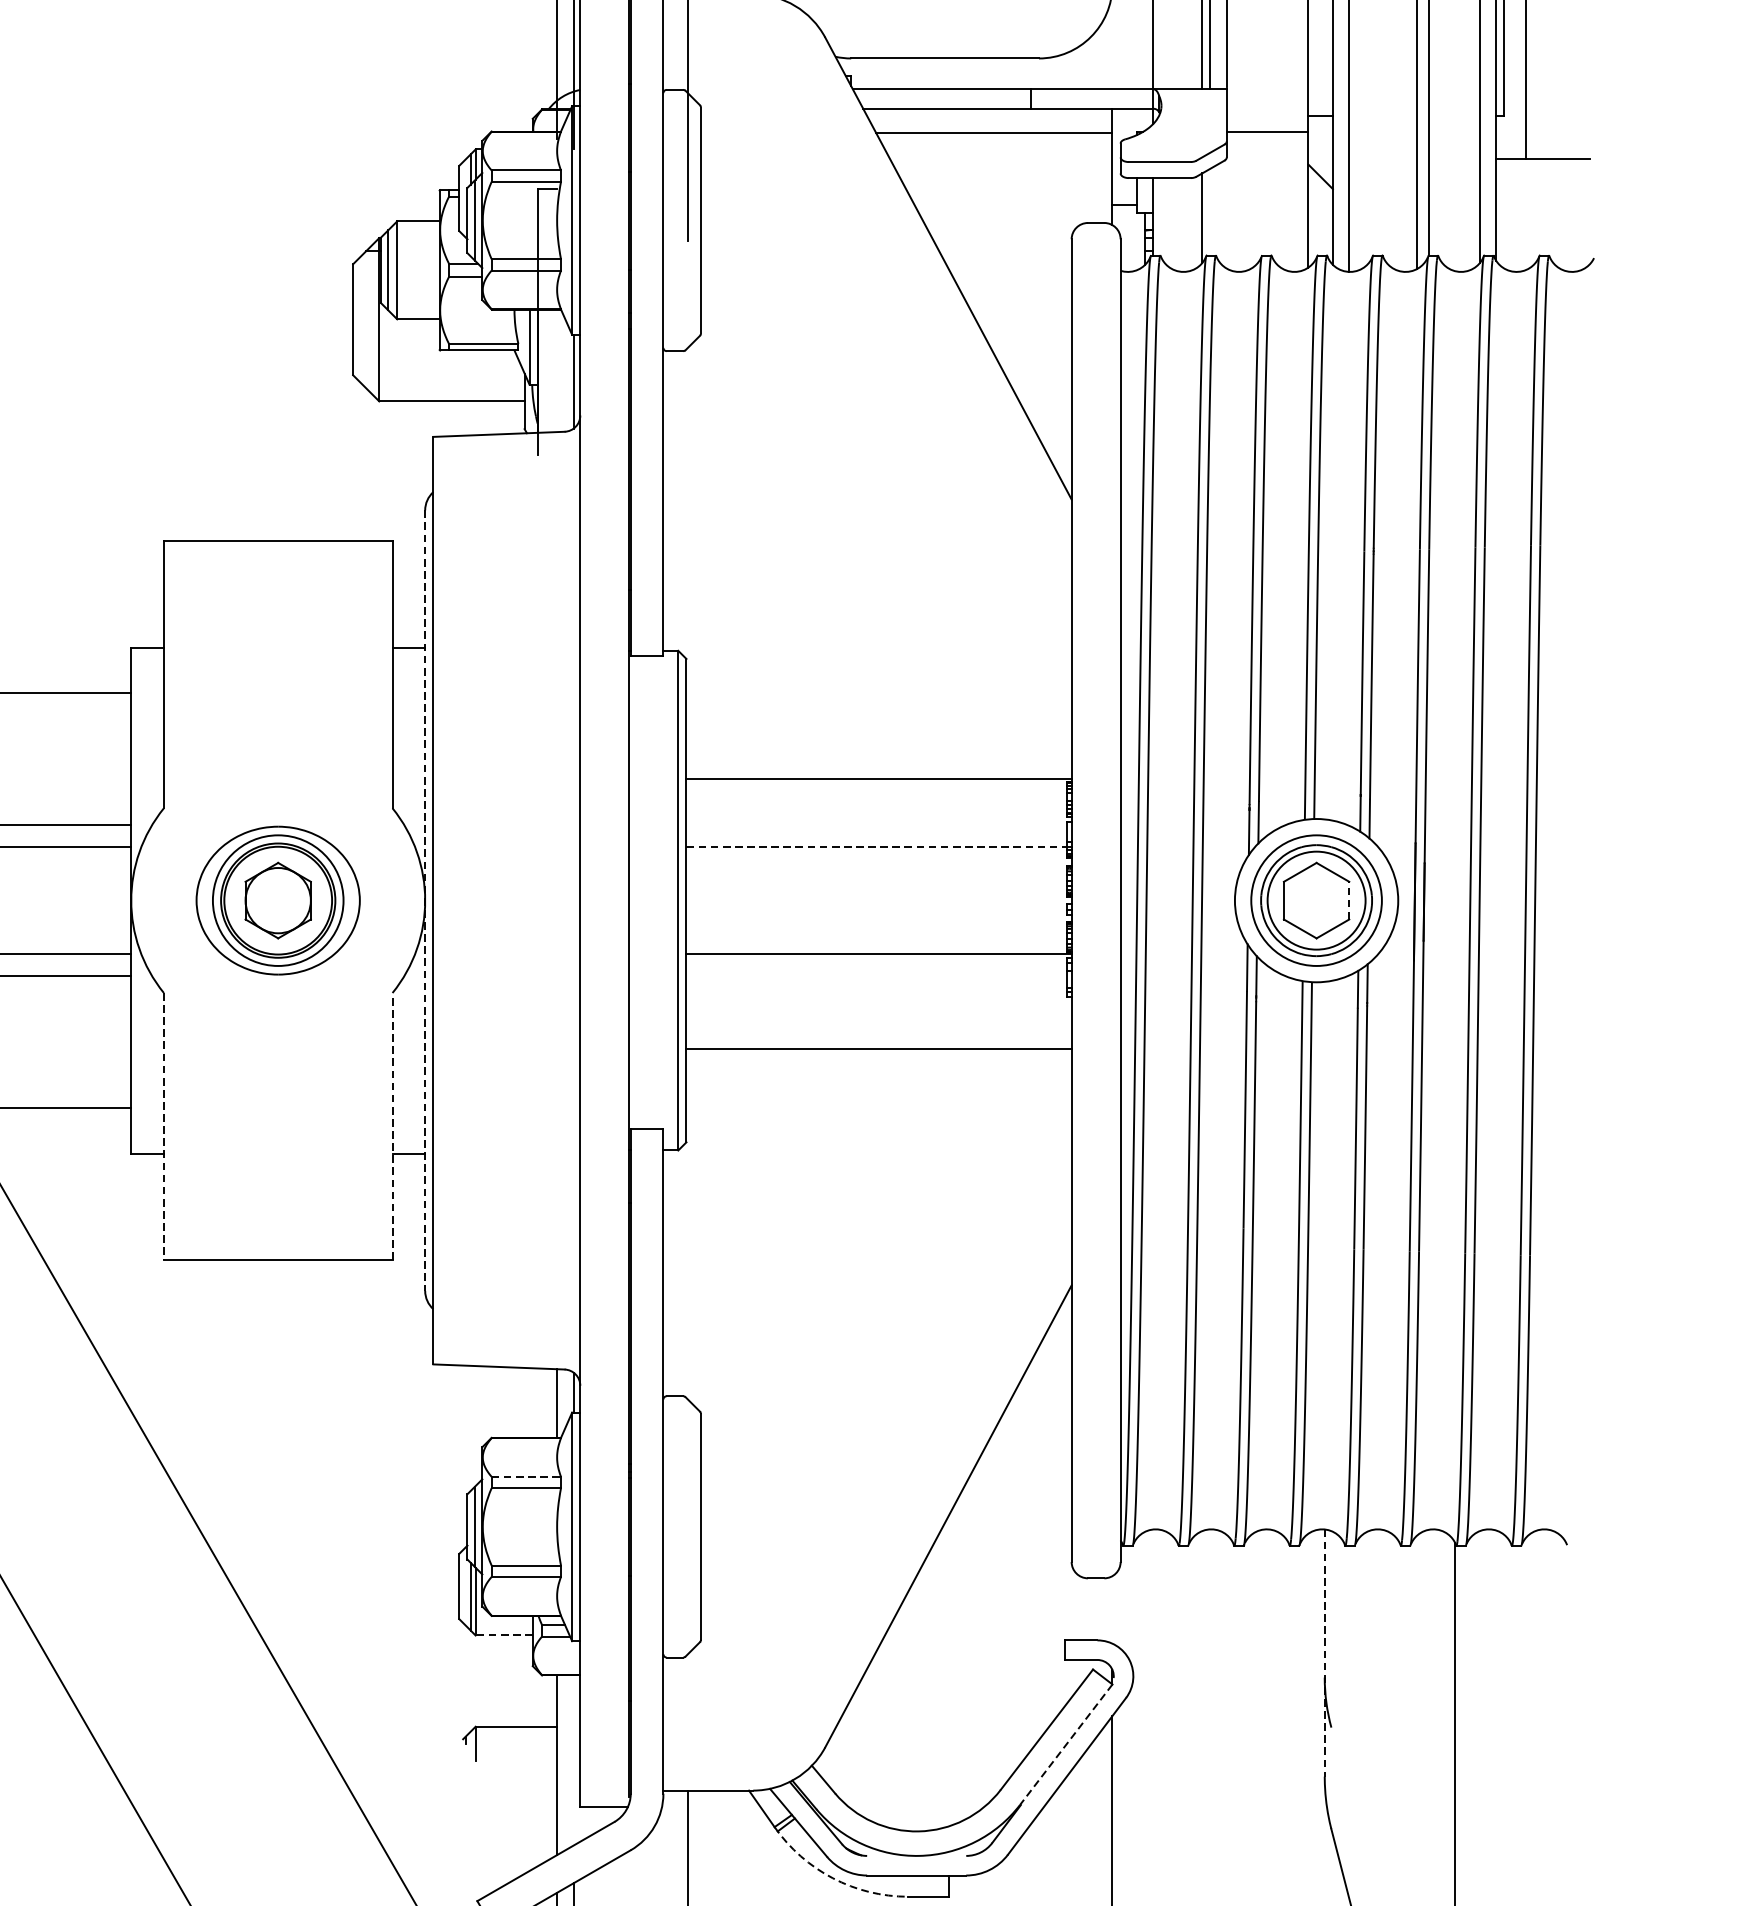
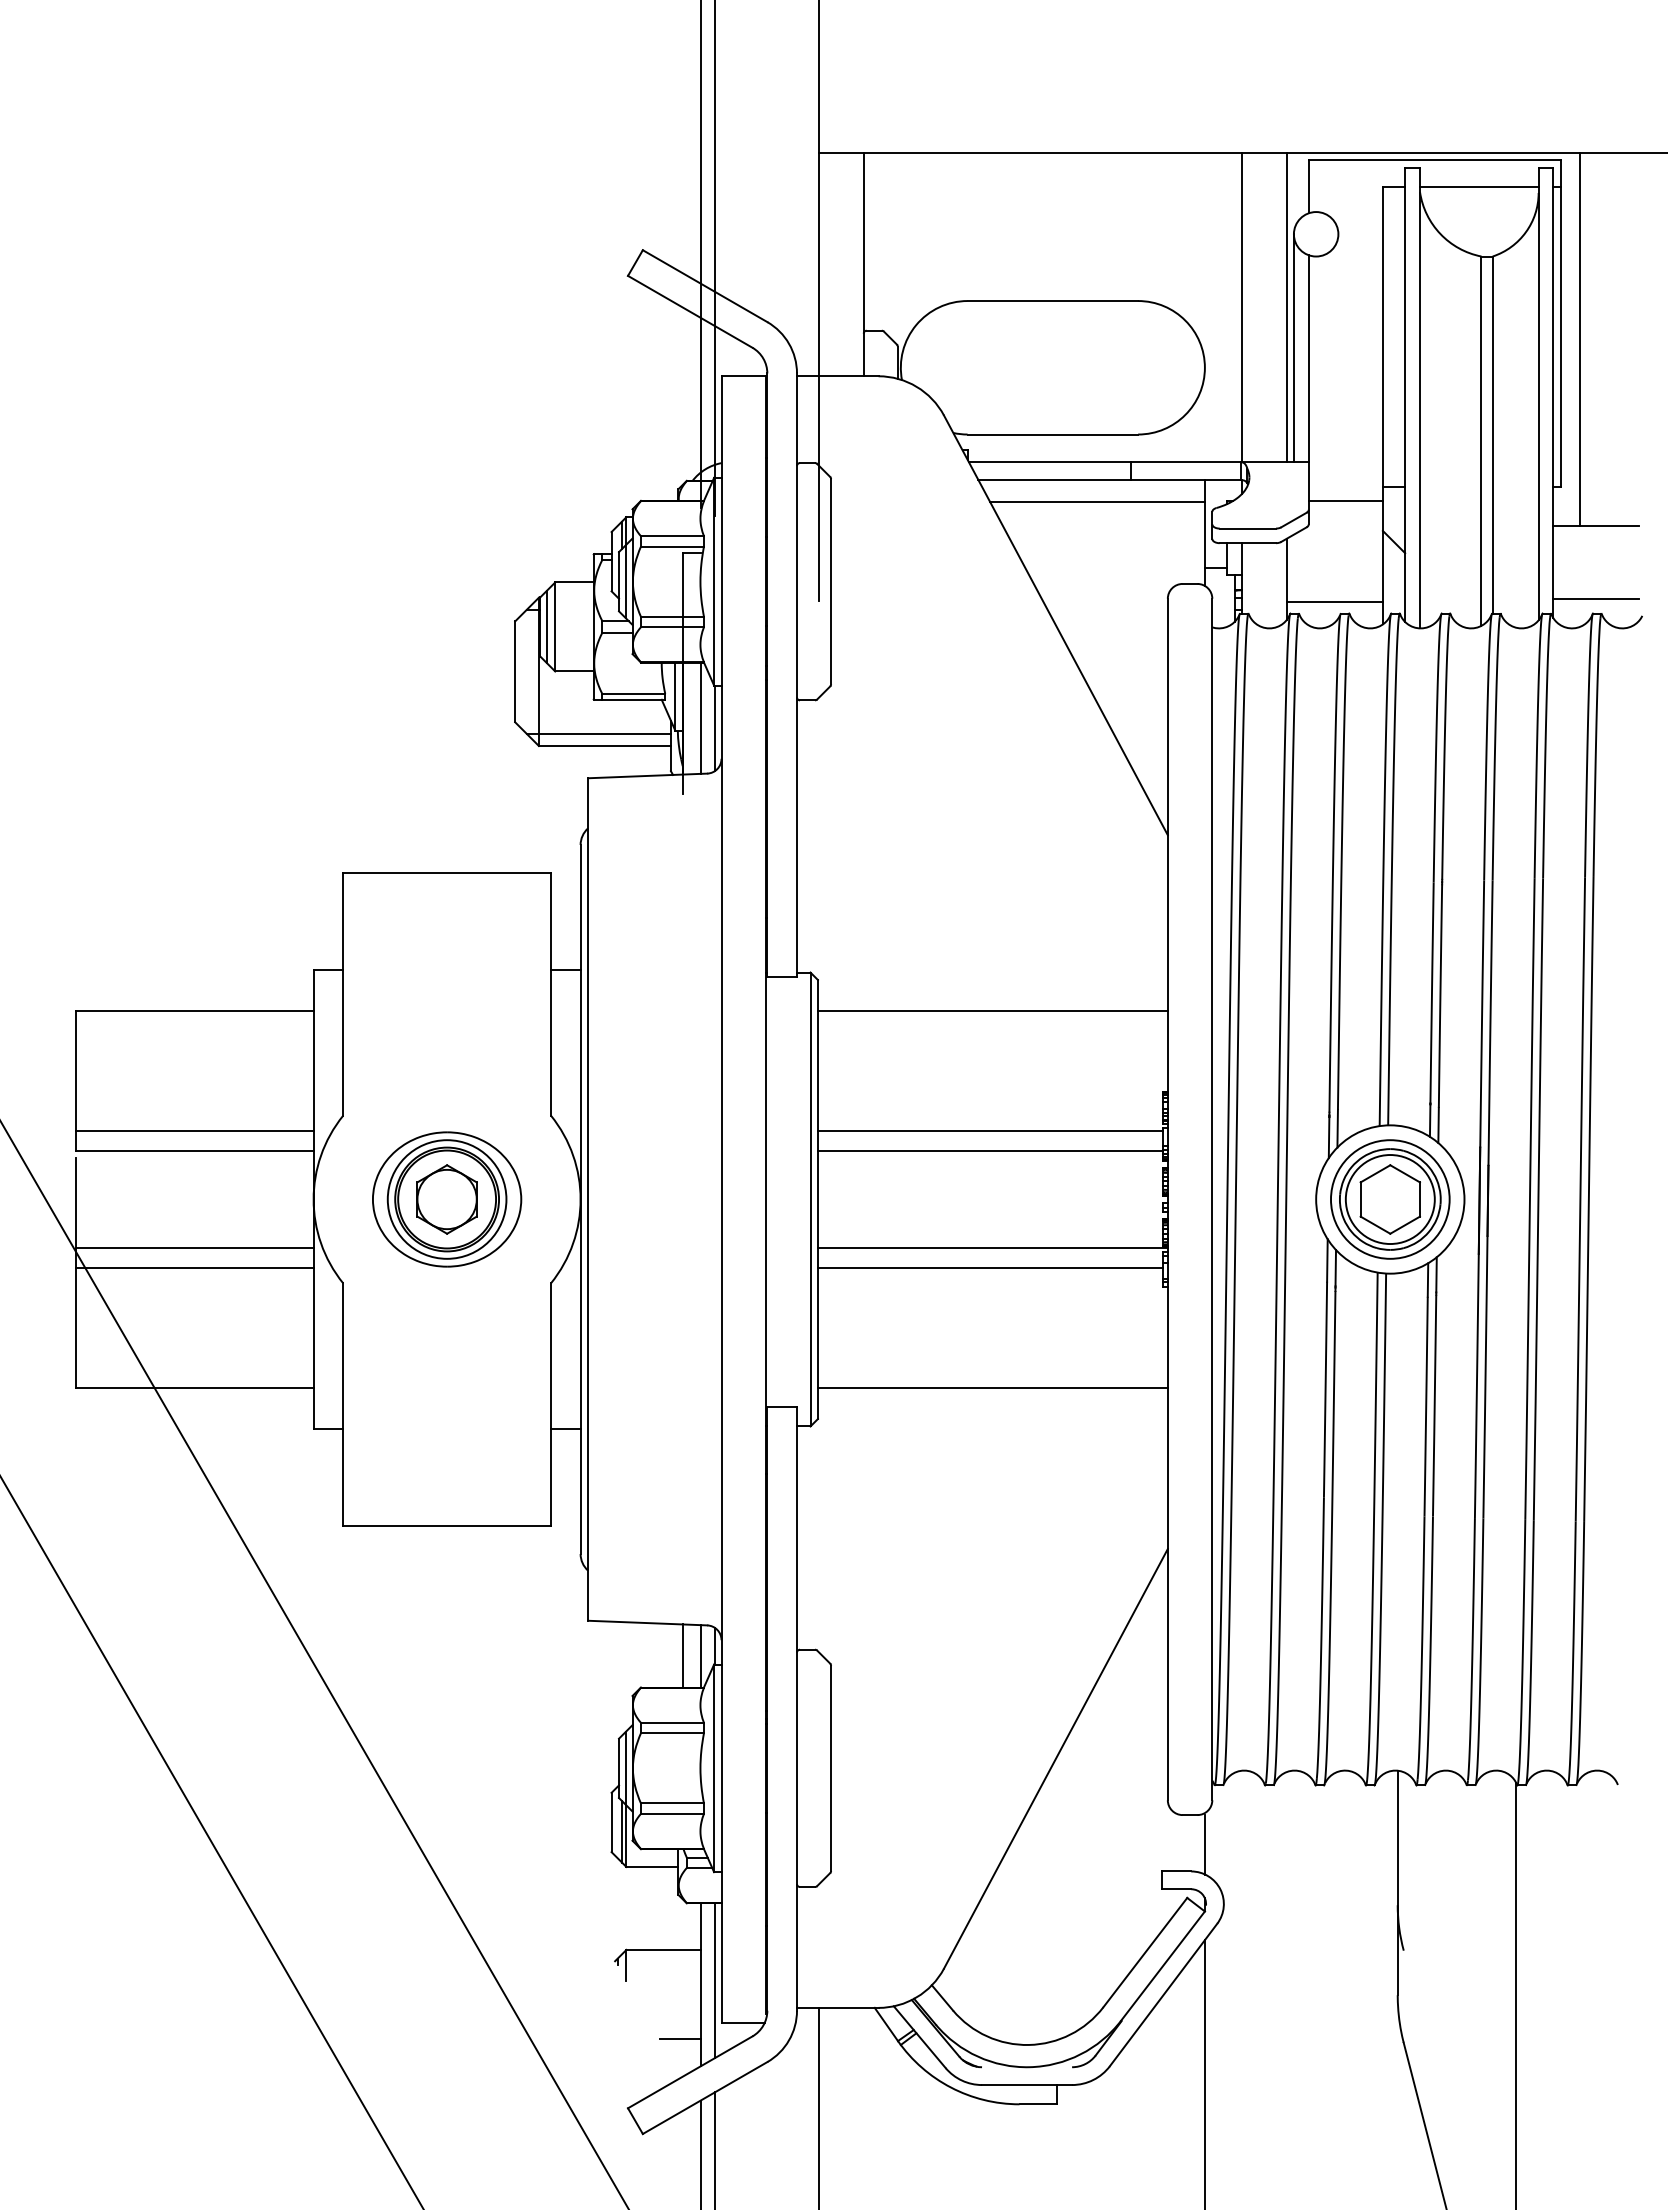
line: (1543, 240) -> (1596, 599), added
line: (1255, 242) -> (1334, 601), added
line: (557, 370) -> (700, 717), added
line: (444, 387) -> (598, 733), added
line: (878, 778) -> (992, 1010), moved
line: (876, 824) -> (990, 1130), added
line: (876, 846) -> (990, 1150), dashed -> solid
line: (425, 900) -> (580, 1199), dashed -> solid
line: (1348, 900) -> (1419, 1199), dashed -> solid
line: (876, 976) -> (990, 1268), added
line: (878, 1049) -> (992, 1388), moved
line: (392, 1126) -> (550, 1404), dashed -> solid
line: (164, 1127) -> (343, 1405), dashed -> solid
line: (537, 1402) -> (682, 1655), added
line: (526, 1476) -> (672, 1722), dashed -> solid
line: (1112, 1610) -> (1204, 1844), added
line: (504, 1634) -> (652, 1866), dashed -> solid
line: (1324, 1653) -> (1397, 1883), dashed -> solid
line: (1065, 1745) -> (1162, 1966), dashed -> solid
line: (573, 1760) -> (715, 1980), added
line: (534, 1824) -> (679, 2038), added
arc: (833, 1878) -> (951, 2087), dashed -> solid

